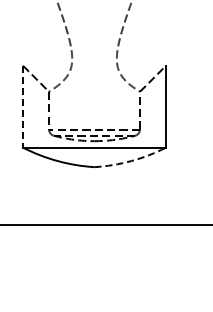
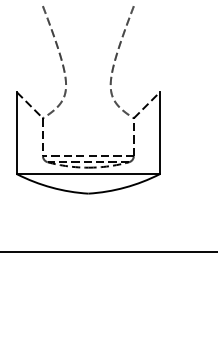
line: (22, 107) -> (16, 133), dashed -> solid
arc: (131, 161) -> (125, 187), dashed -> solid

